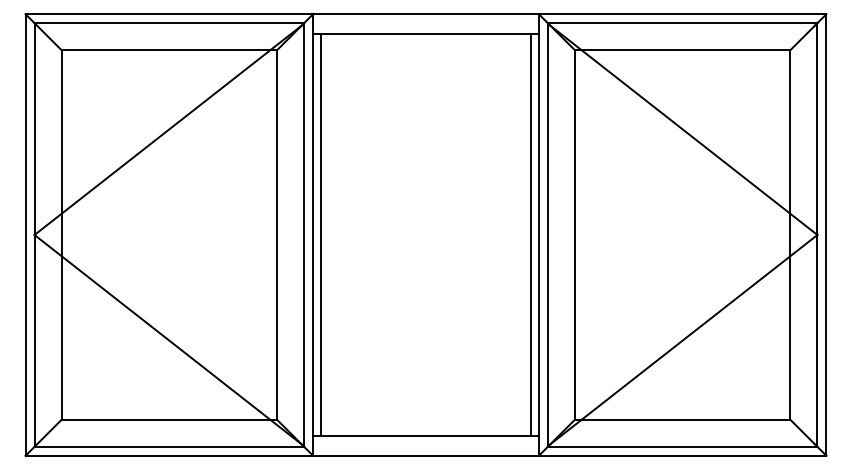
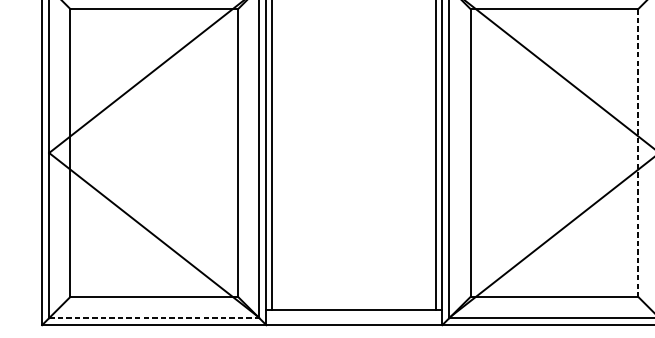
line: (790, 235) -> (638, 153), solid -> dashed
line: (169, 446) -> (154, 317), solid -> dashed

